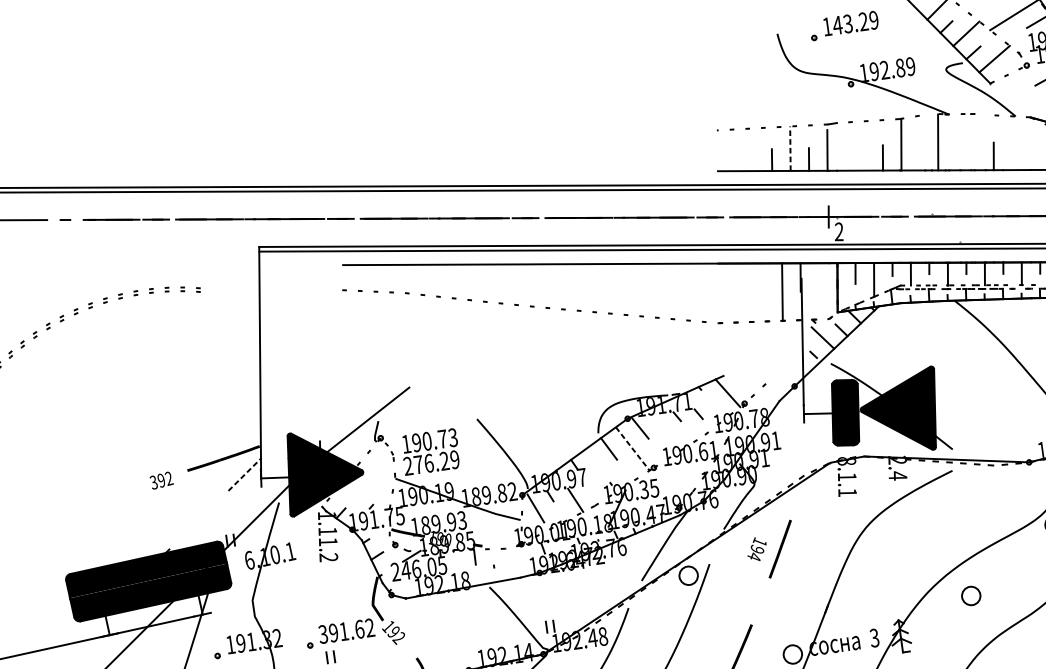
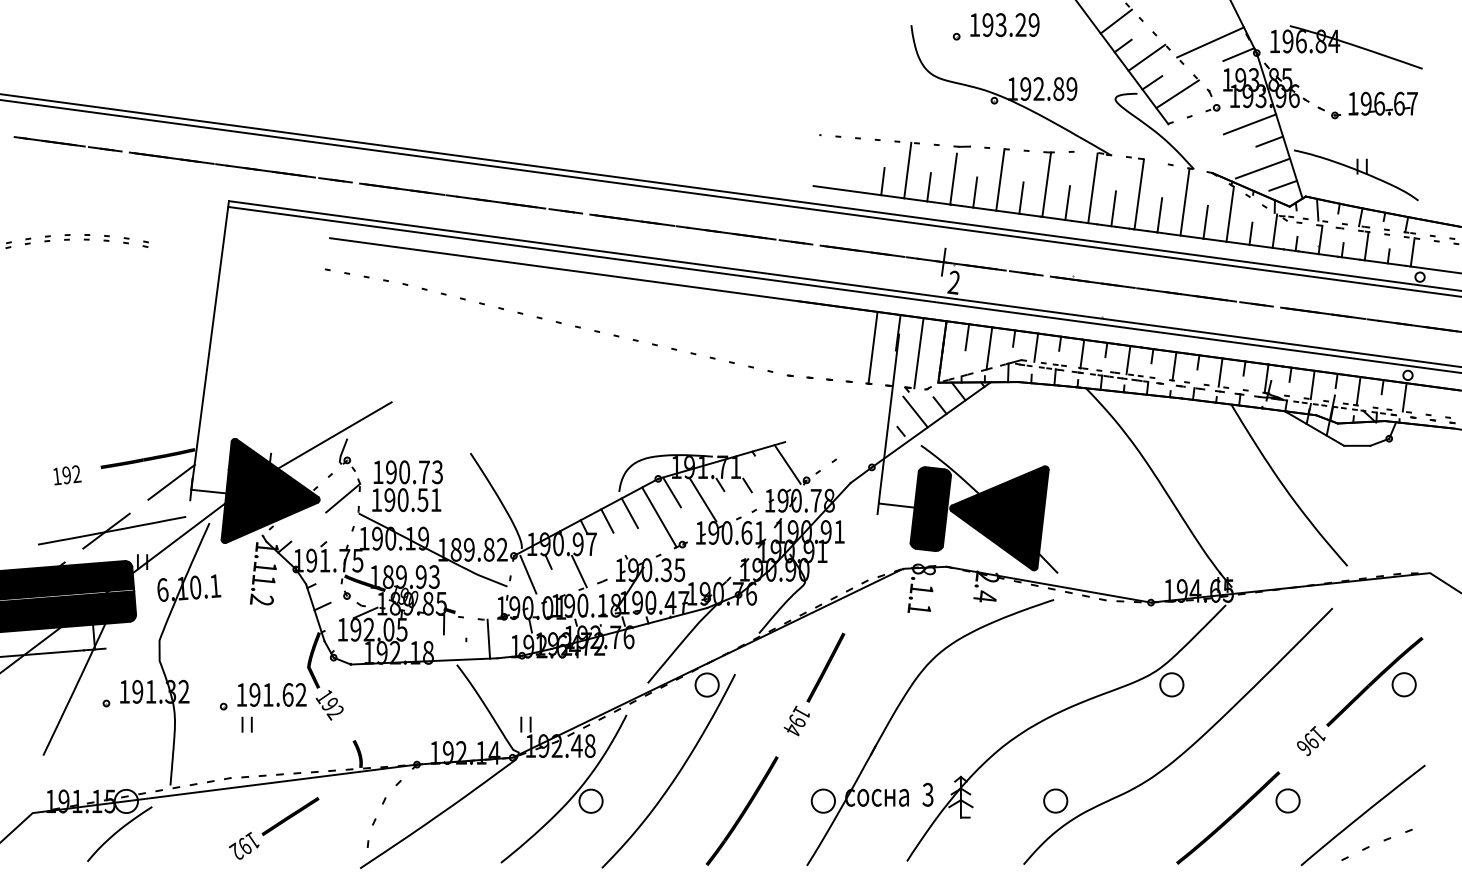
text: (837, 24) -> (987, 24), 143.29 -> 193.29
line: (975, 142) -> (1139, 194), added
line: (1011, 142) -> (1184, 201), added
line: (864, 145) -> (1000, 179), added
line: (790, 148) -> (907, 170), dashed -> solid
line: (956, 156) -> (1113, 208), added
line: (1030, 156) -> (1205, 221), added
line: (919, 157) -> (1067, 203), added
line: (846, 158) -> (975, 192), added
line: (818, 291) -> (918, 353), added
line: (665, 430) -> (703, 499), added
line: (632, 449) -> (659, 517), dashed -> solid
line: (592, 457) -> (607, 520), added
text: (431, 463) -> (406, 500), 276.29 -> 190.51
line: (381, 467) -> (343, 497), added
line: (245, 474) -> (172, 482), dashed -> solid
text: (153, 482) -> (56, 476), 392 -> 192
part: (203, 519) -> (112, 530), added
text: (756, 549) -> (796, 720), moved
line: (511, 563) -> (488, 638), added
text: (405, 570) -> (355, 629), 246.05 -> 192.05
part: (970, 595) -> (1055, 800), moved
text: (323, 634) -> (241, 694), 391.62 -> 191.62

